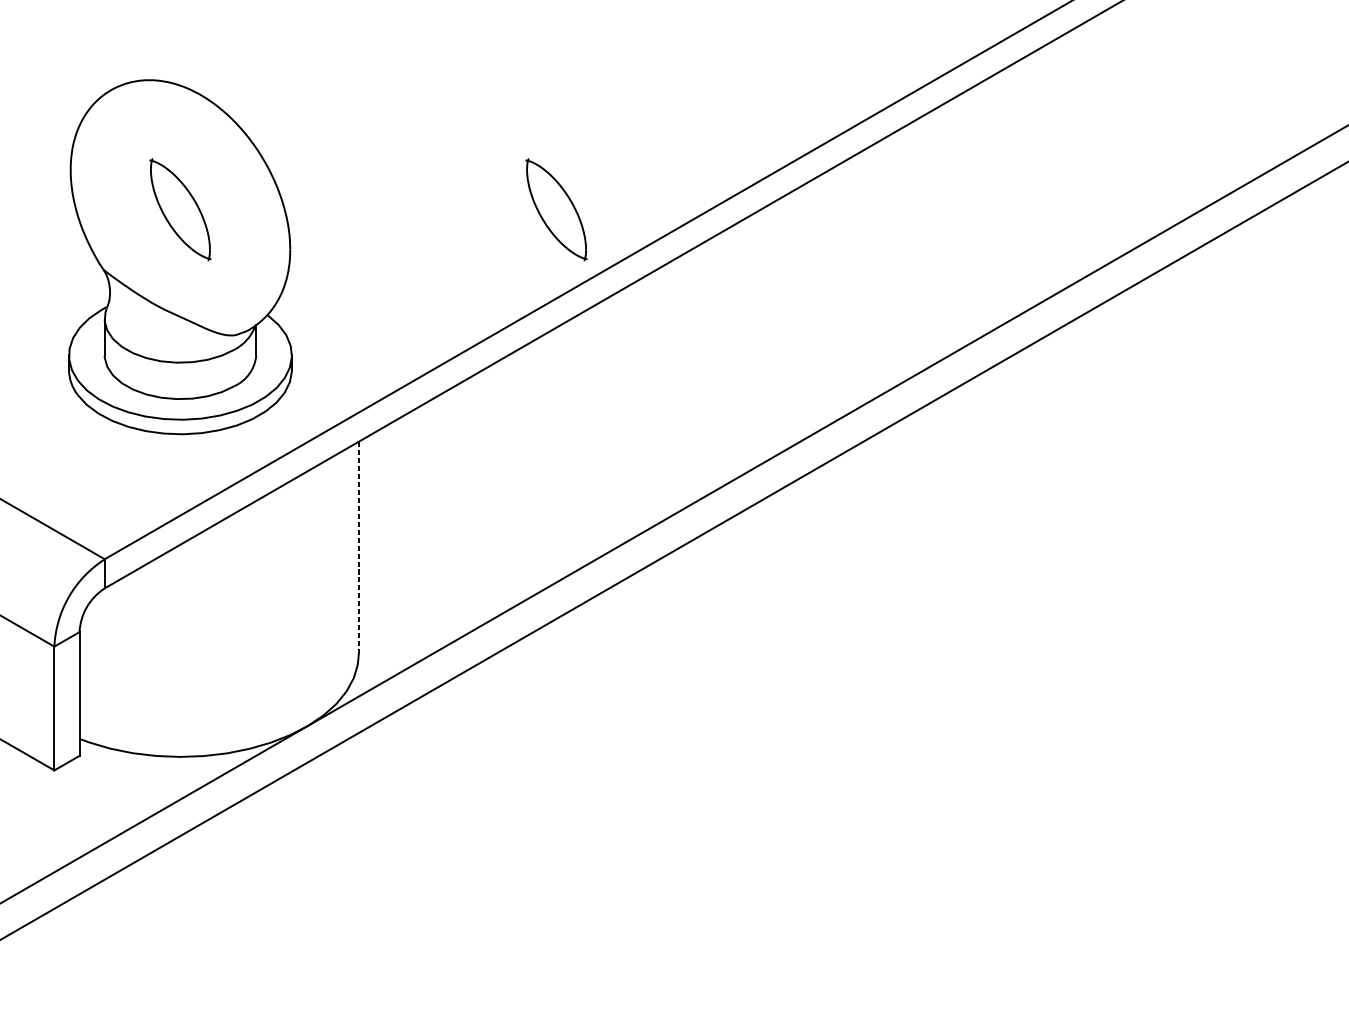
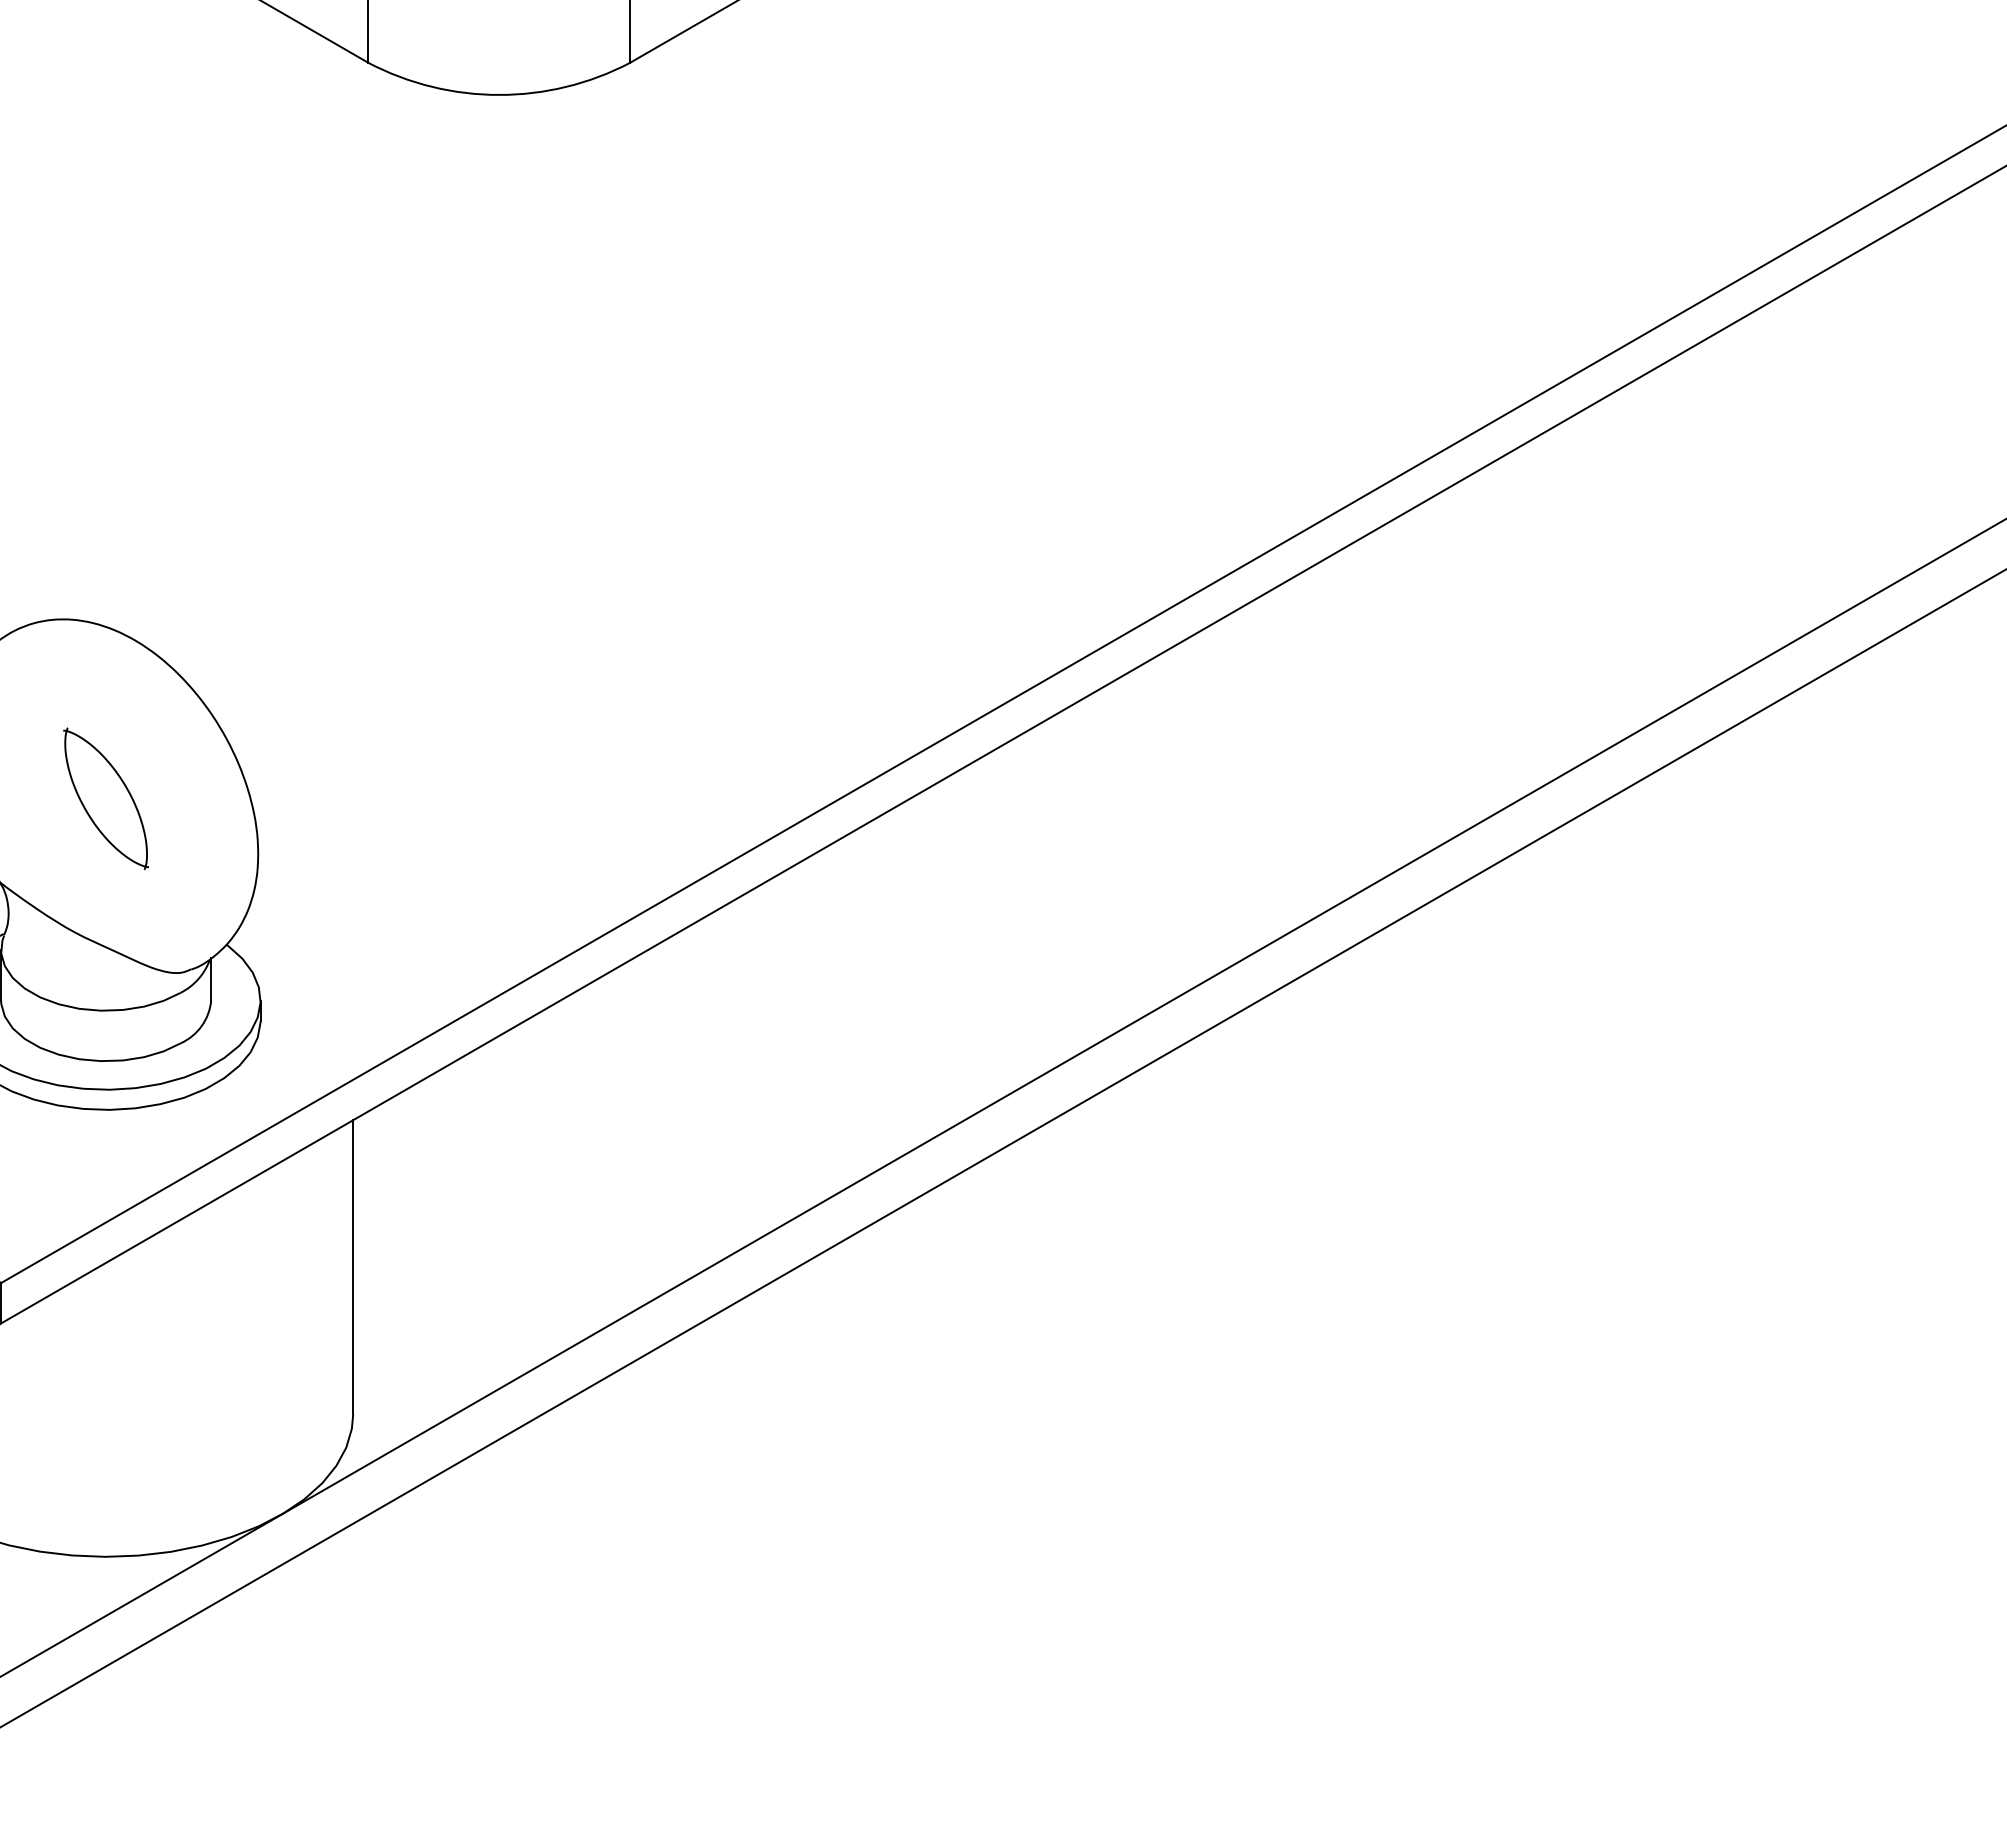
part: (556, 209) -> (626, 798), removed
line: (359, 547) -> (353, 1266), dashed -> solid

